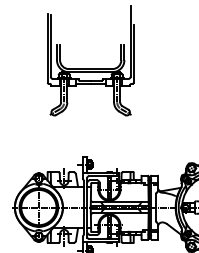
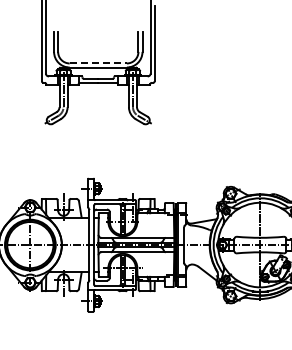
line: (90, 69) -> (98, 63), solid -> dashed

